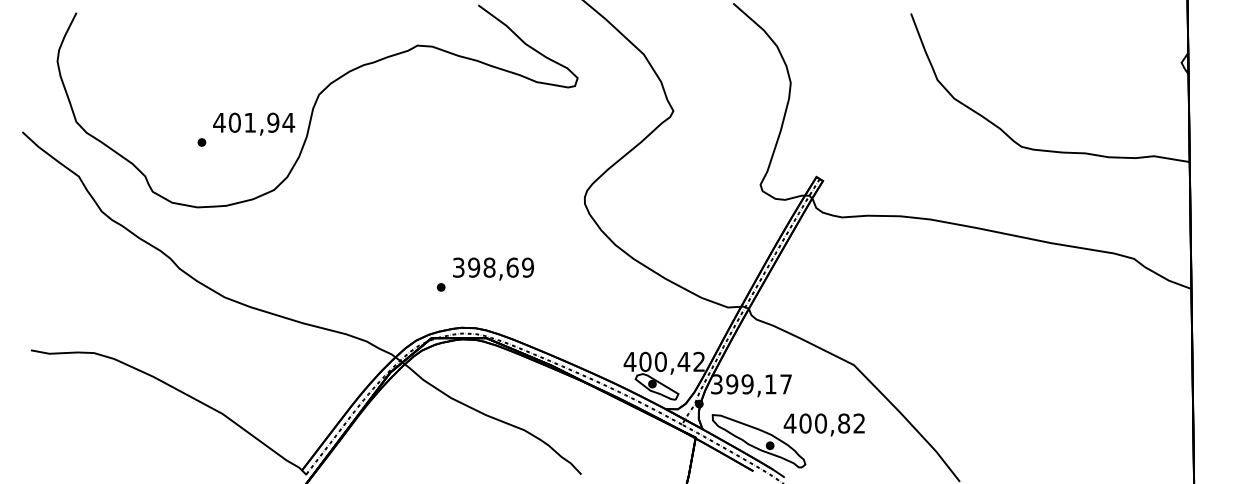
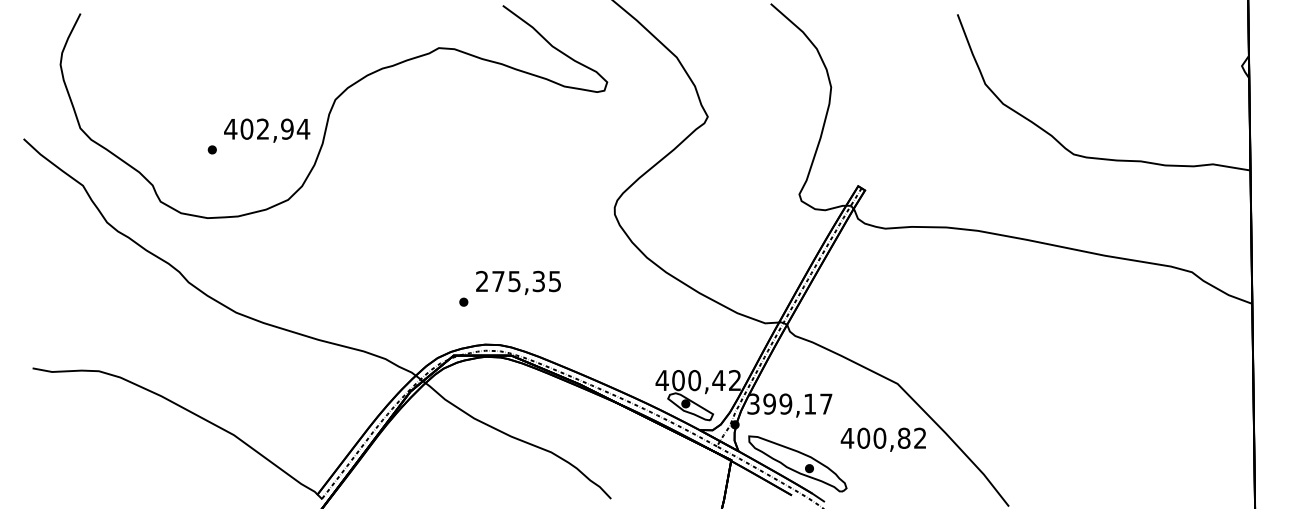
text: (249, 122) -> (262, 128), 401,94 -> 402,94
text: (493, 267) -> (518, 281), 398,69 -> 275,35
text: (823, 424) -> (882, 439), moved

